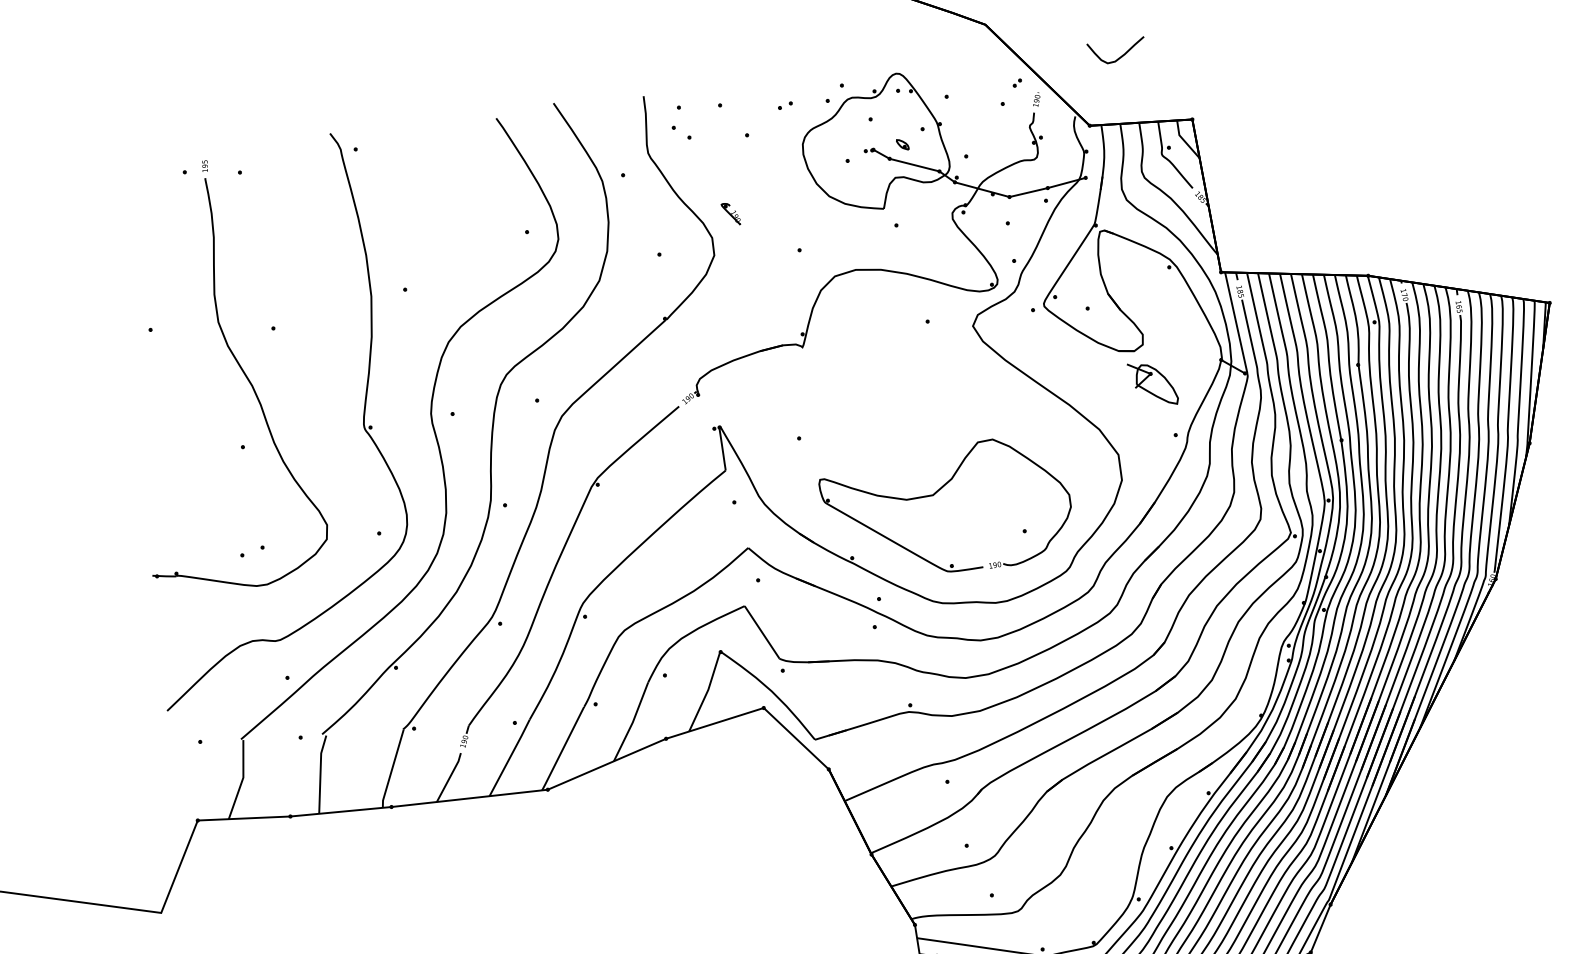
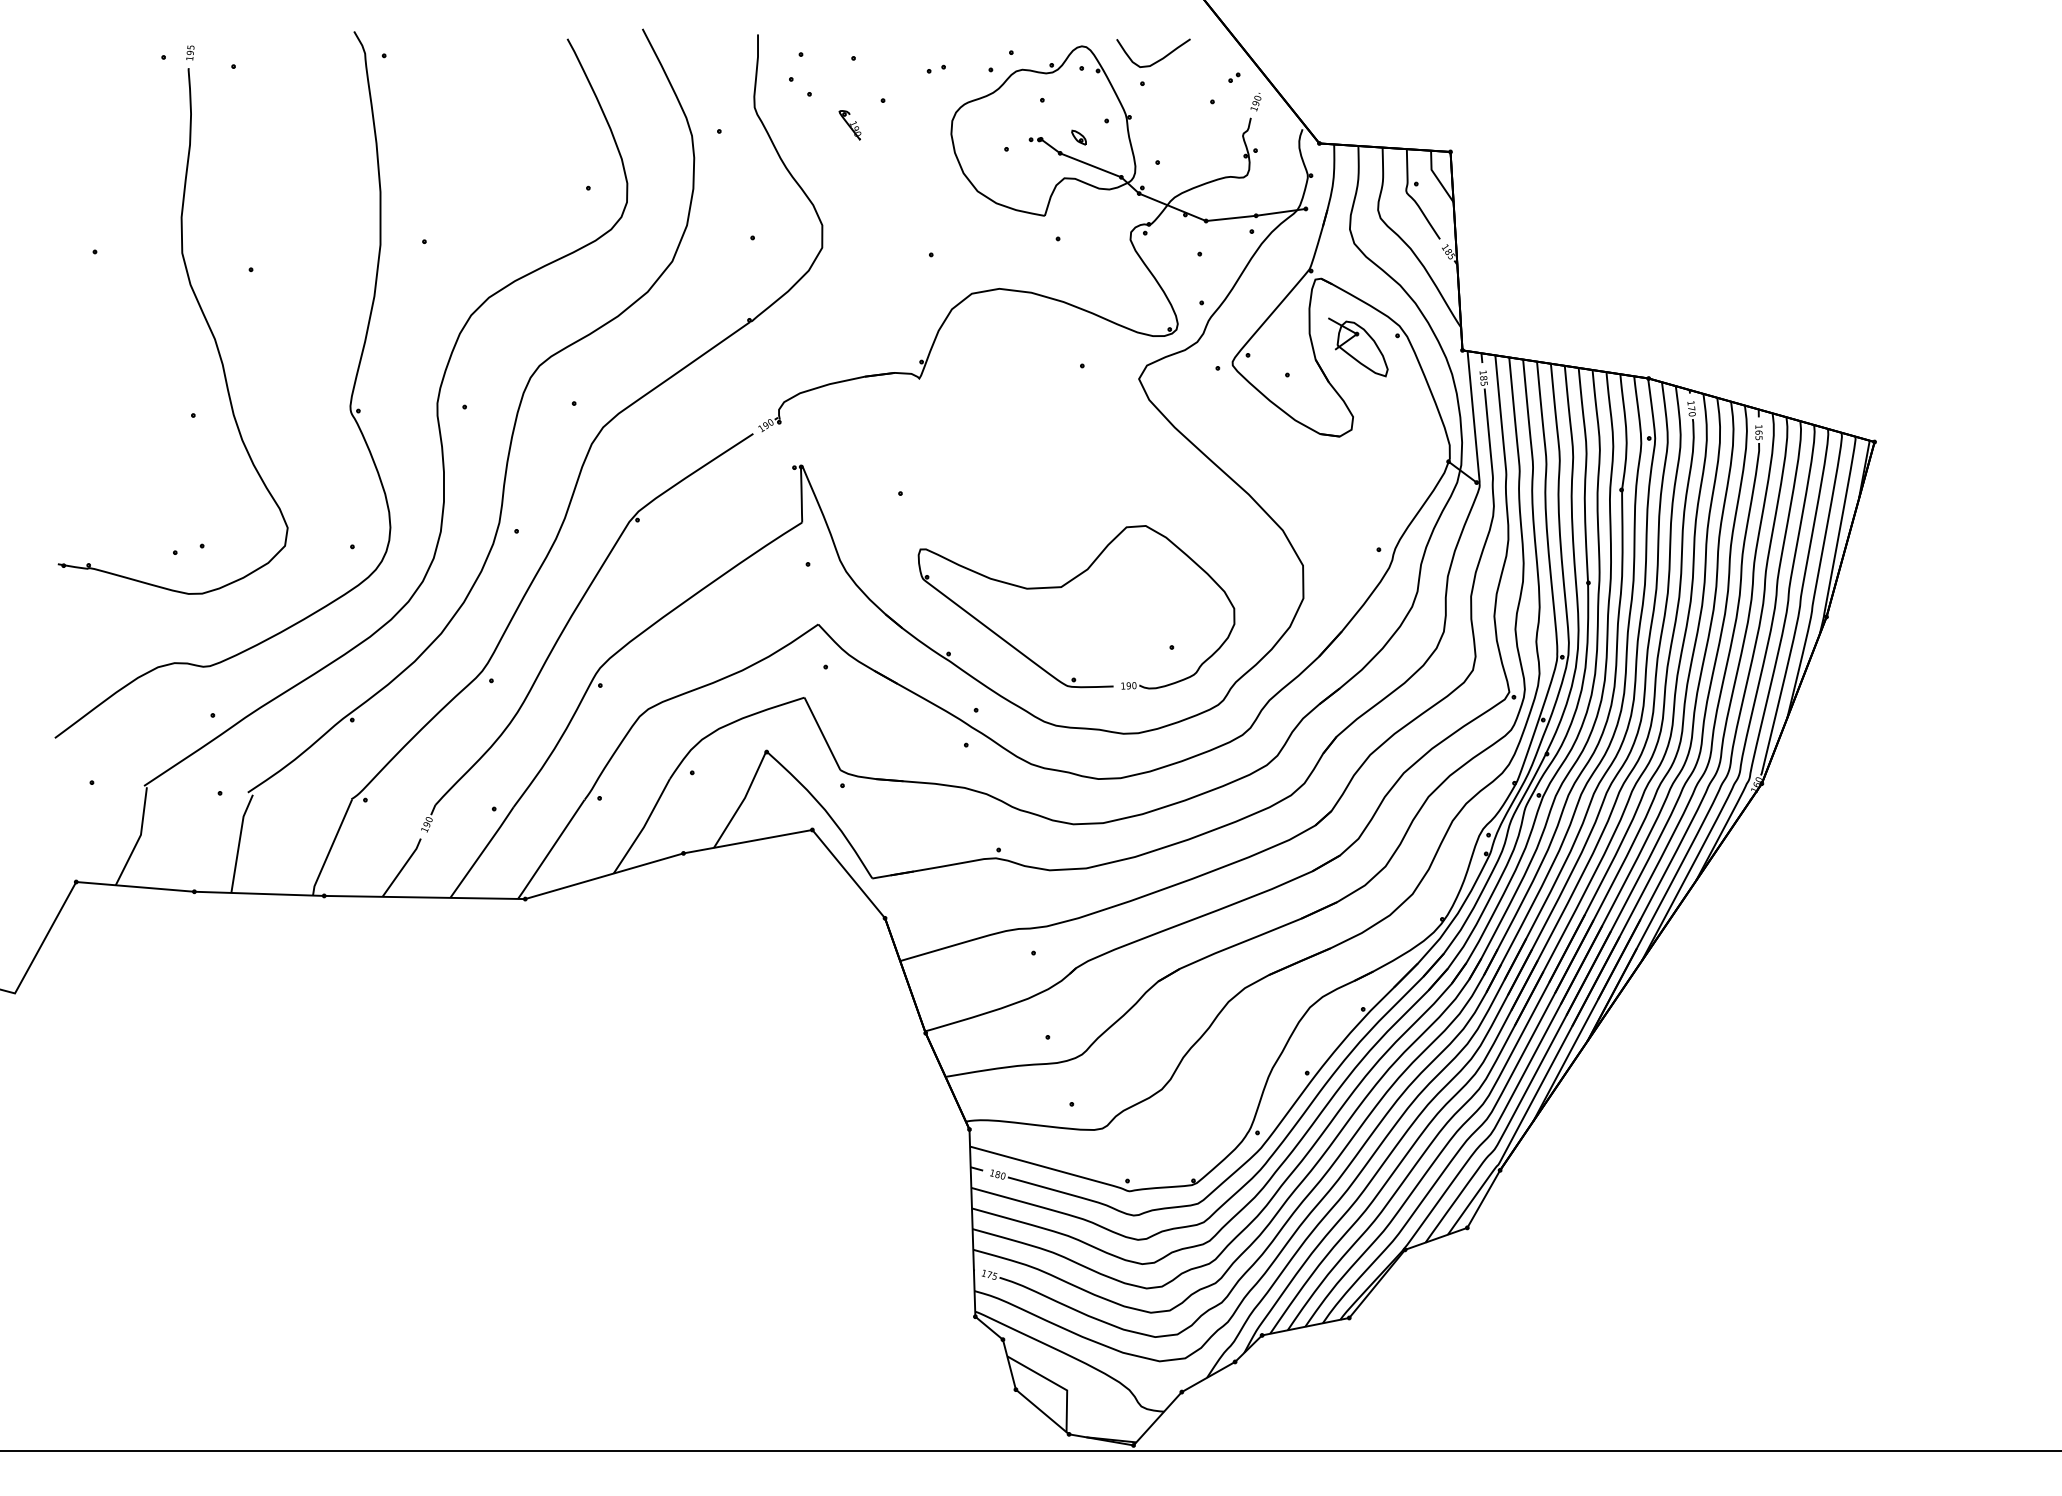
curve: (1120, 56) -> (1157, 60), moved
part: (730, 214) -> (849, 125), moved
part: (1153, 384) -> (1358, 347), moved

